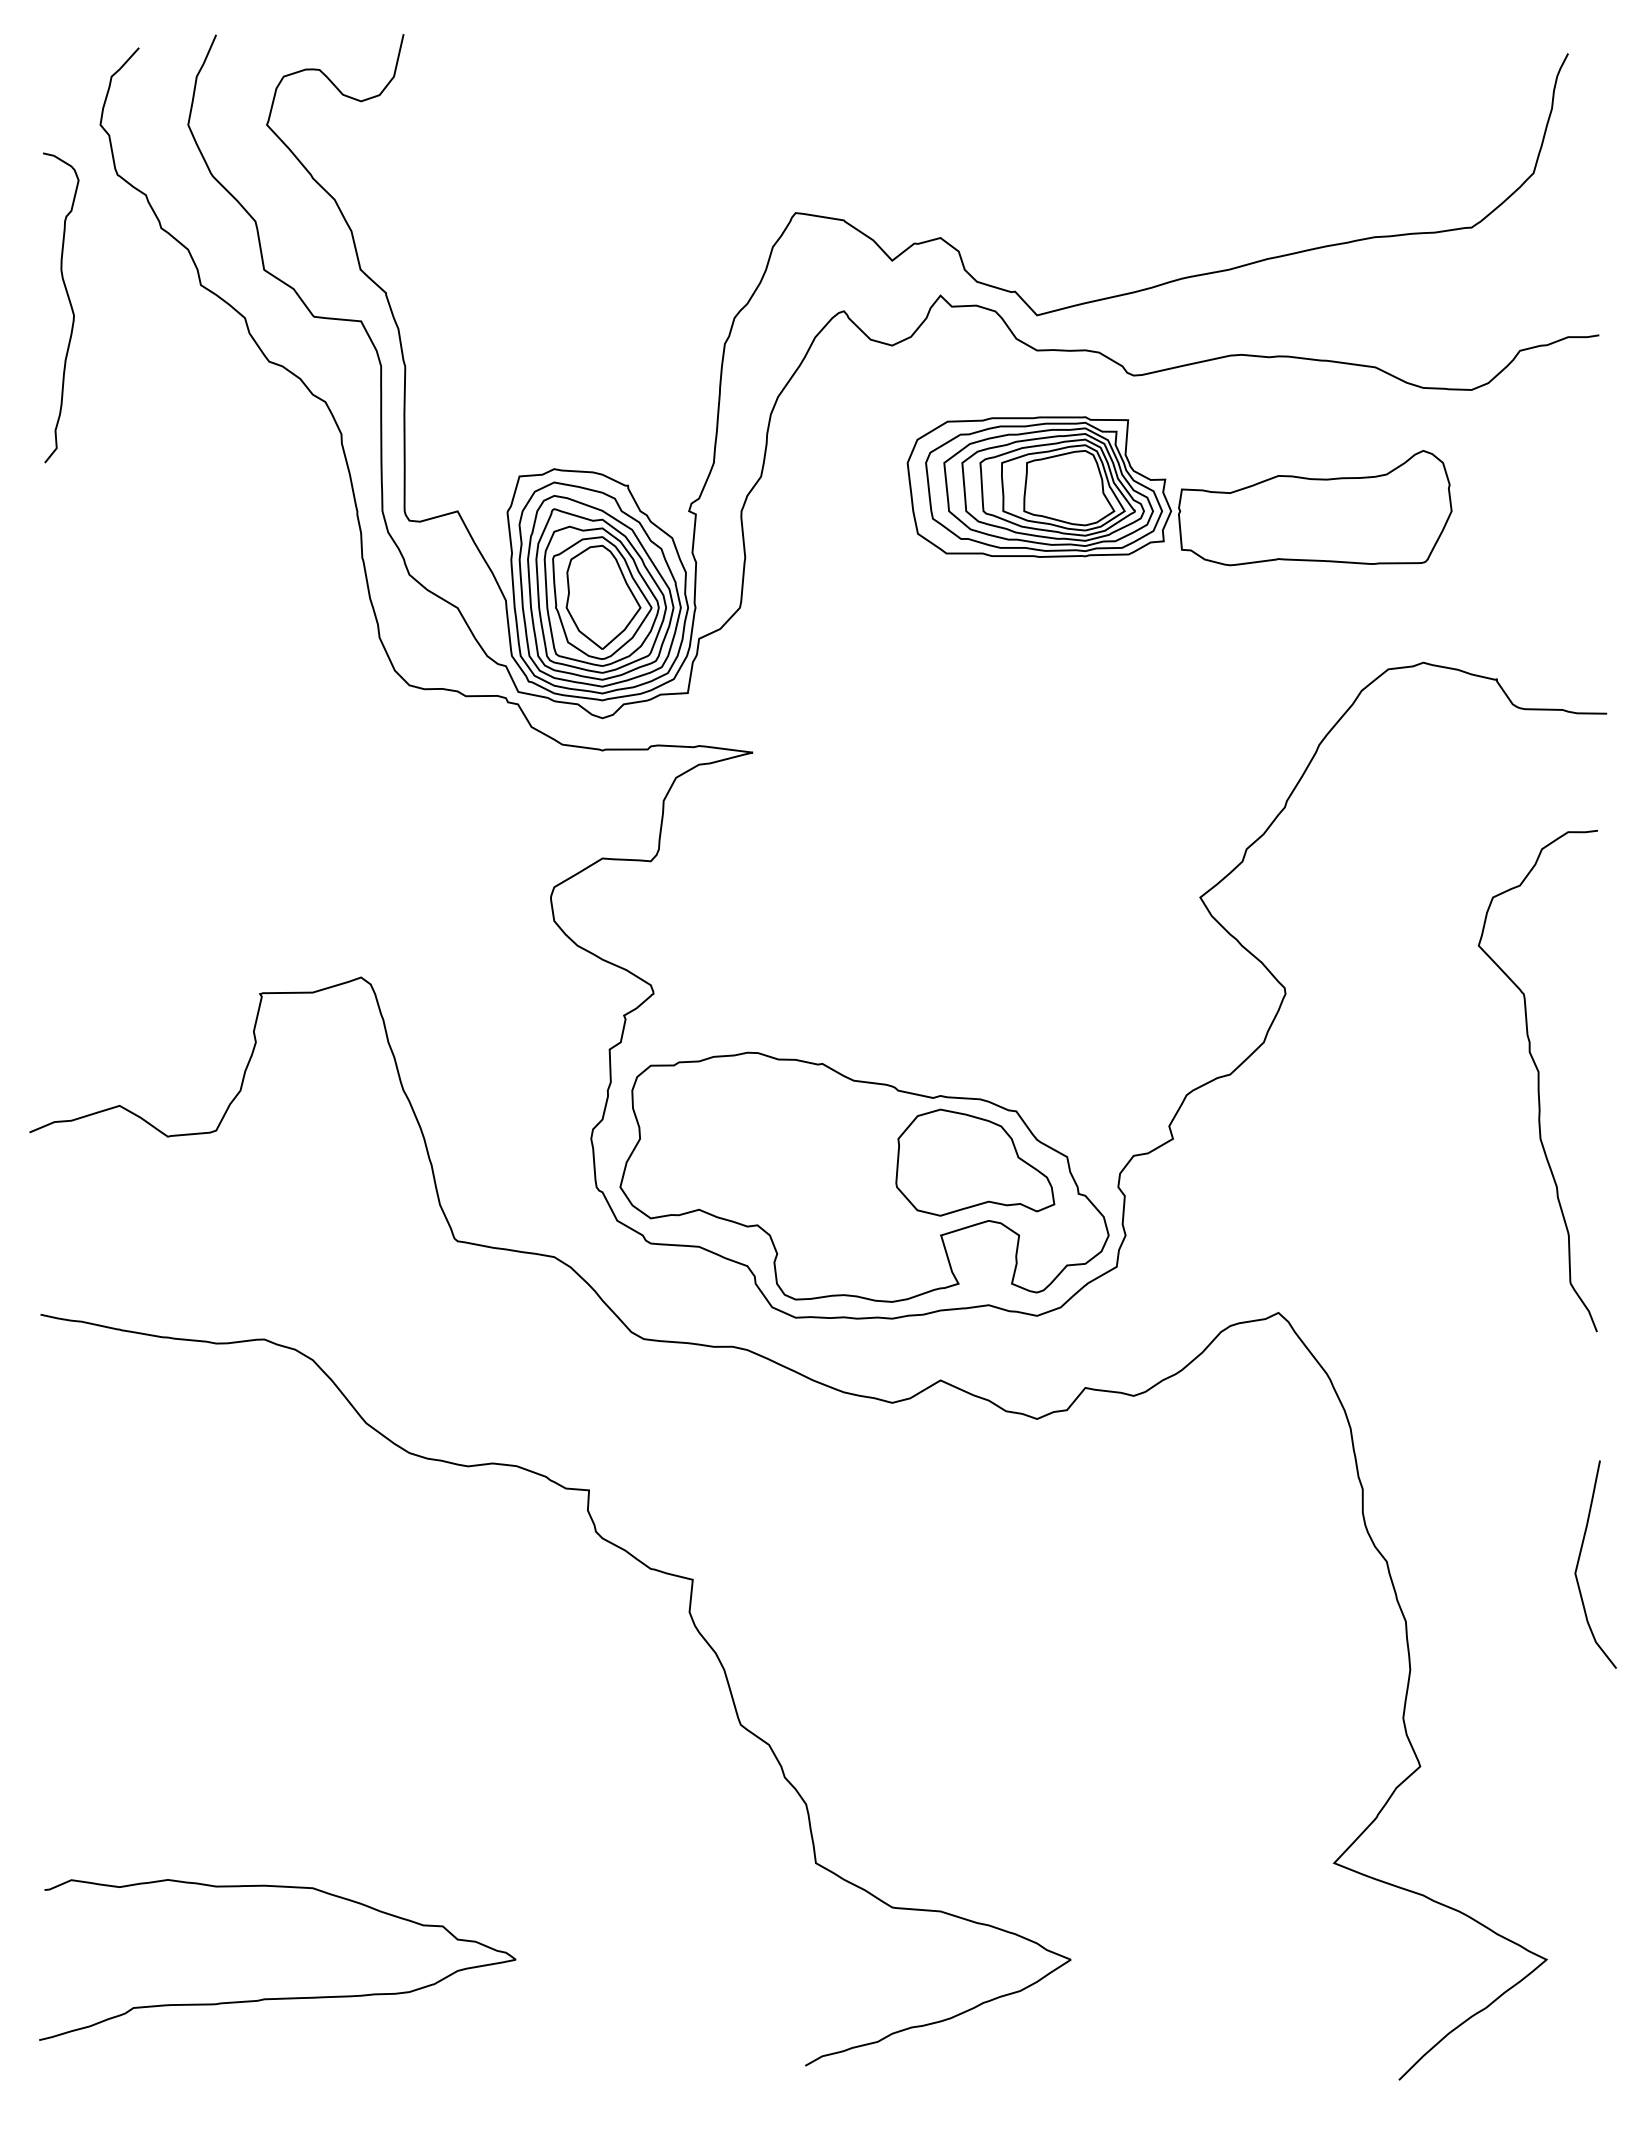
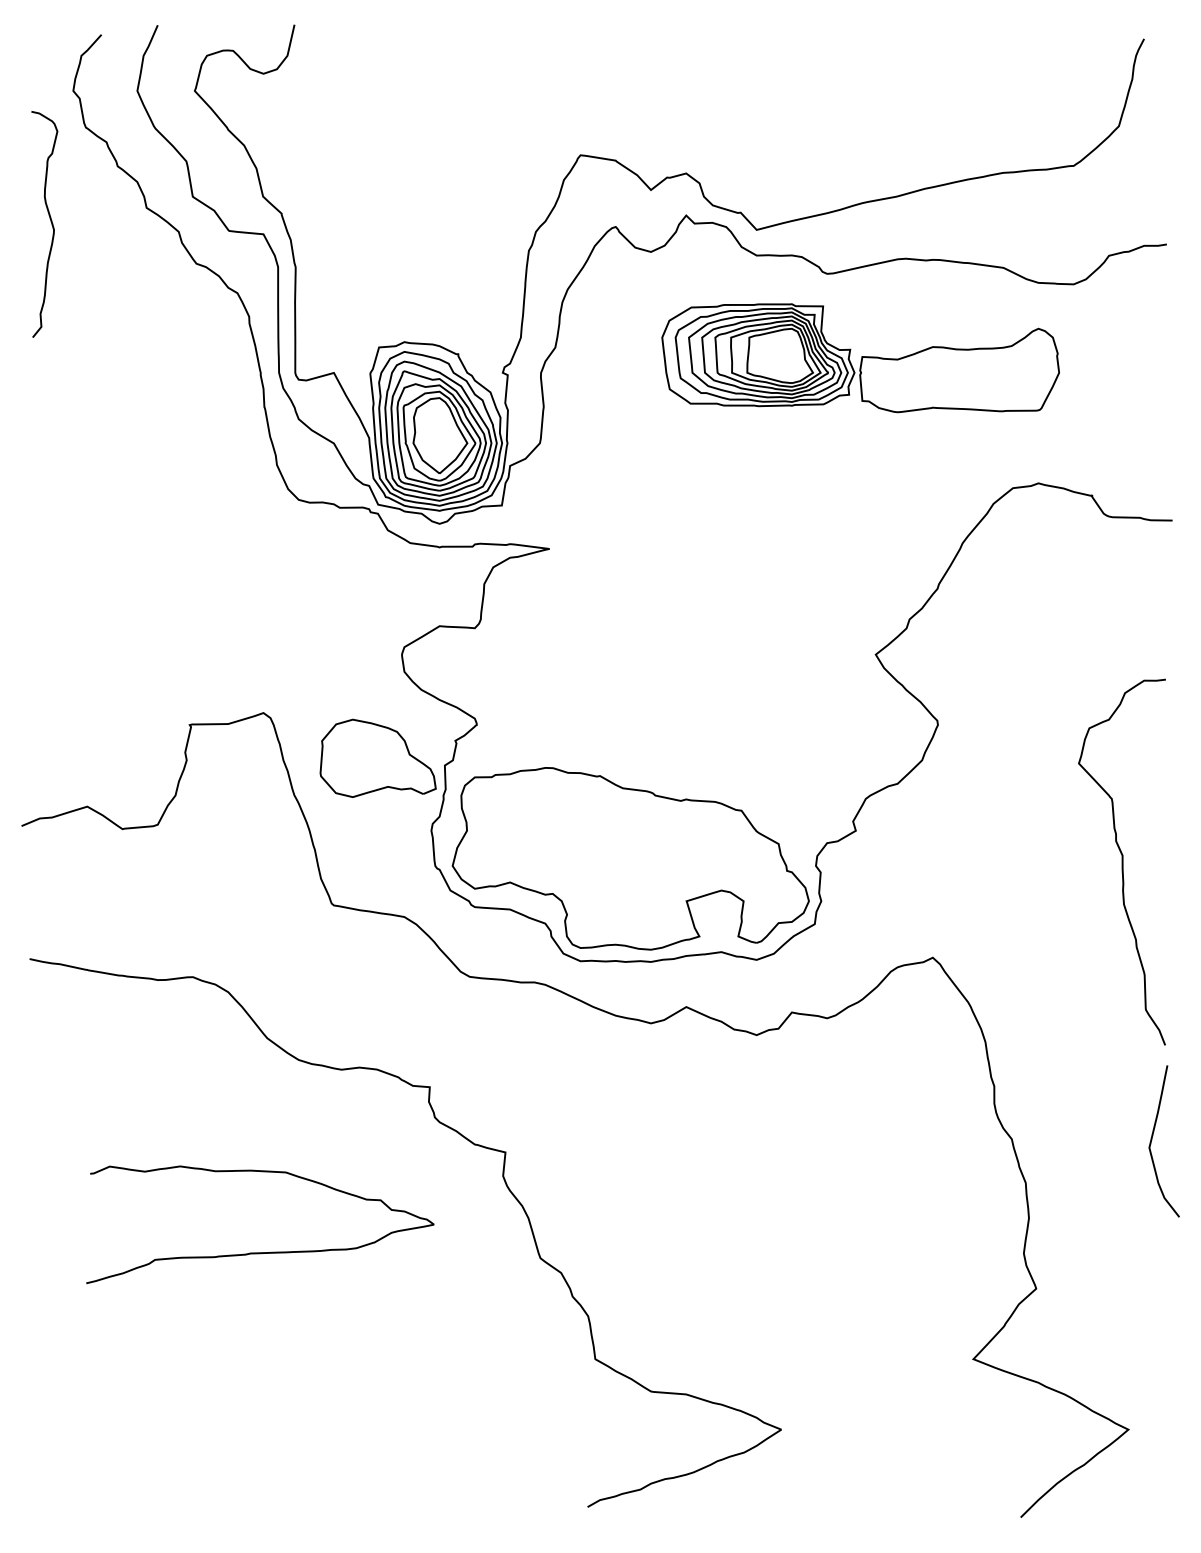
curve: (1537, 1080) -> (1121, 861), moved
part: (975, 1162) -> (378, 758), moved
curve: (279, 1997) -> (261, 1252), moved

